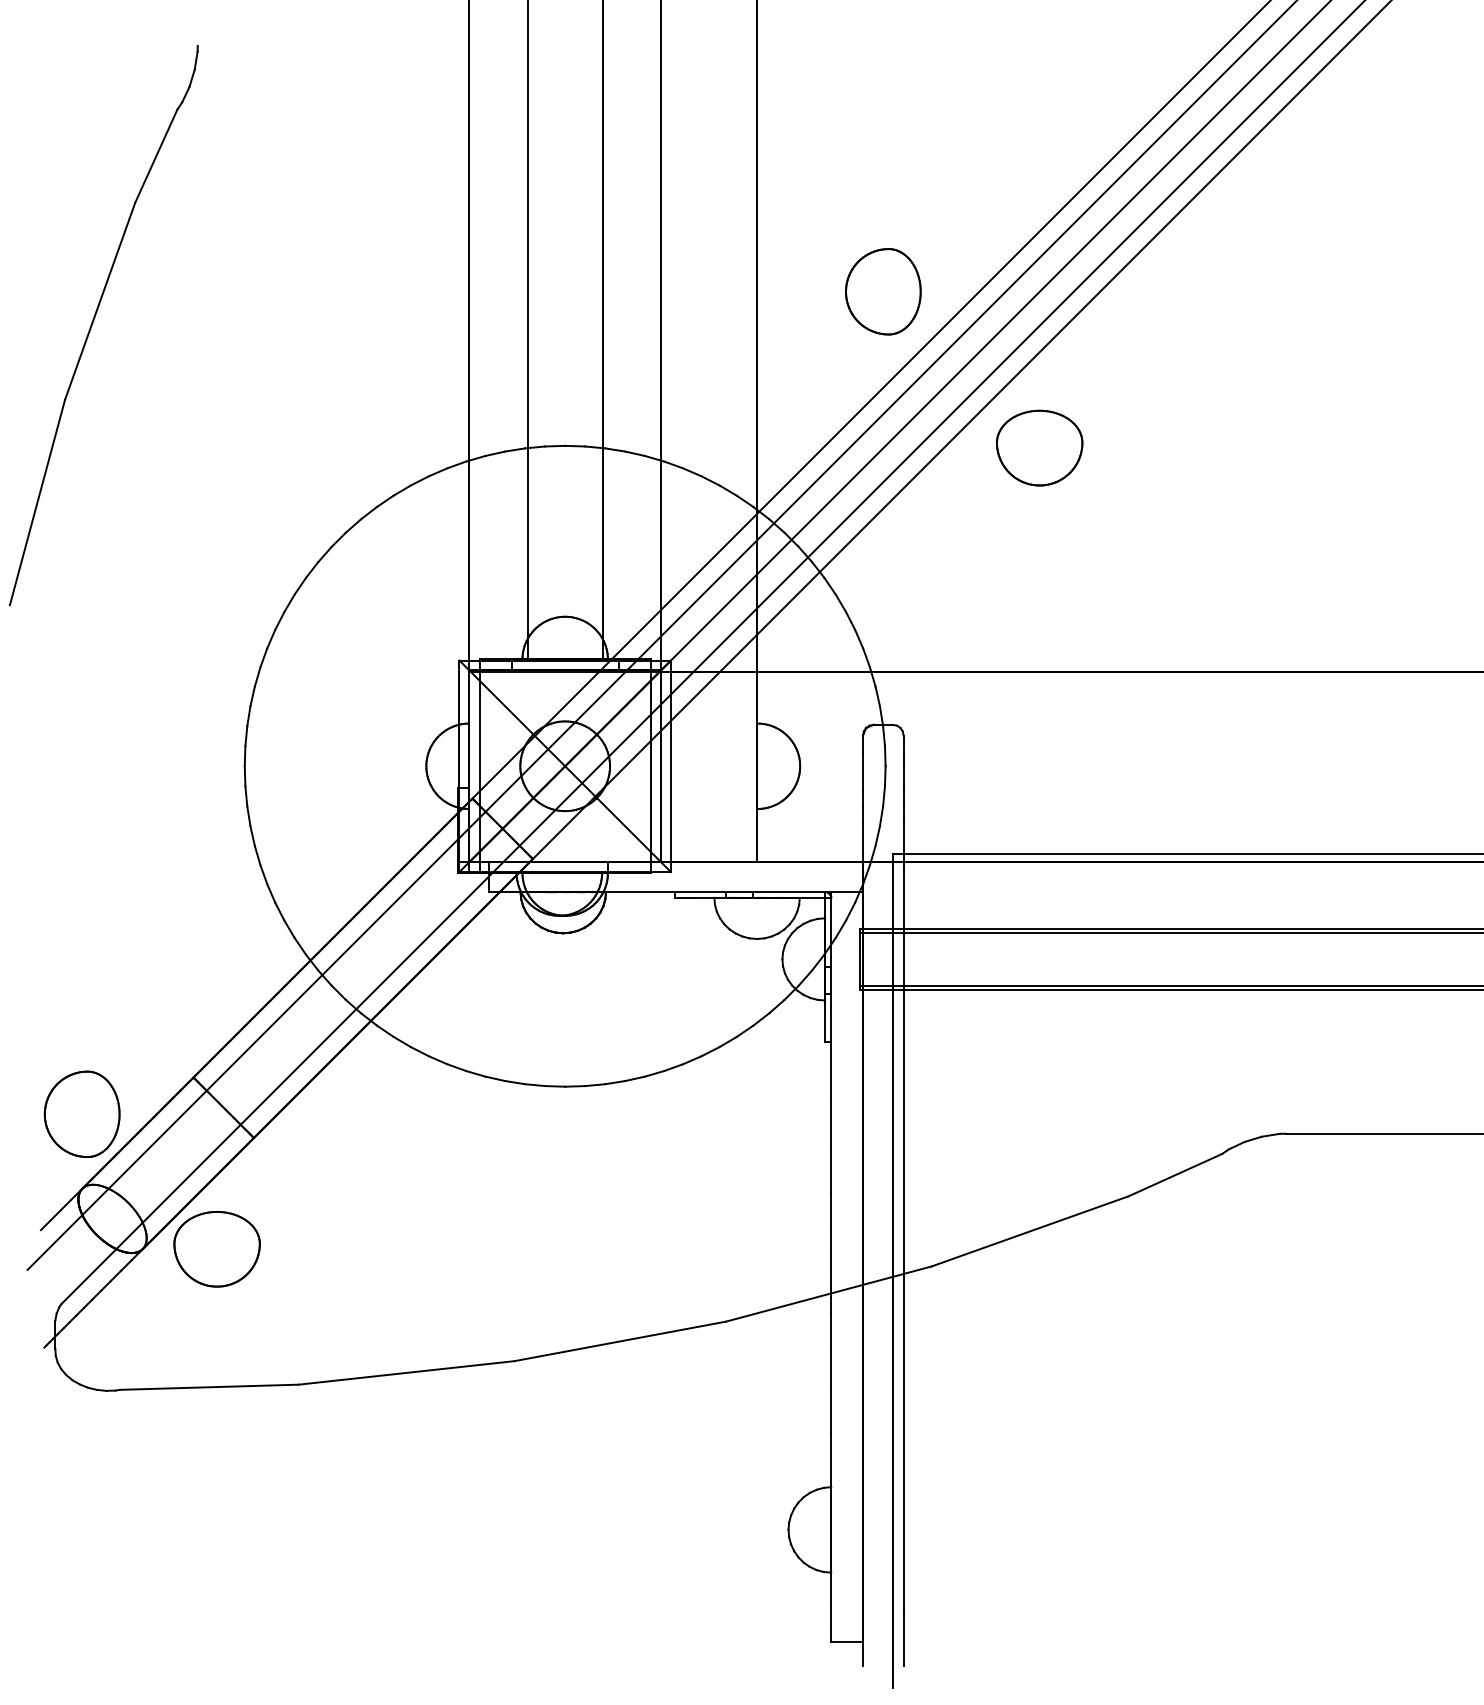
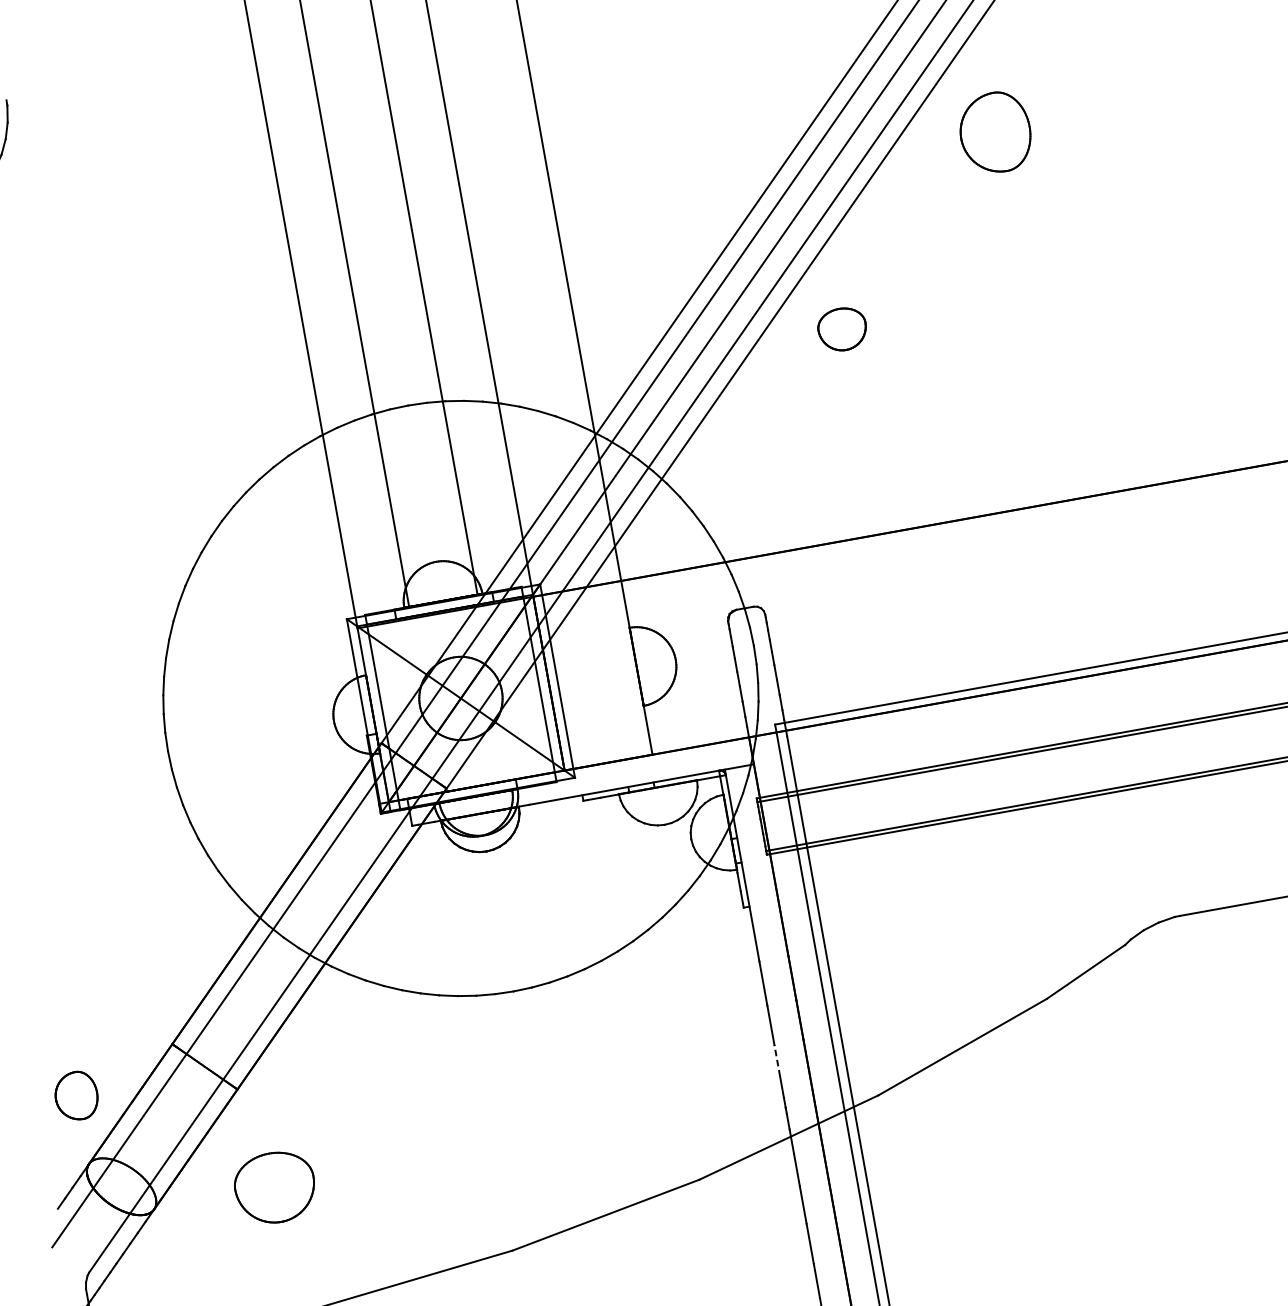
part: (883, 291) -> (995, 132), moved
part: (1039, 447) -> (842, 329), size x0.6
part: (81, 1113) -> (75, 1095), size x0.6
line: (831, 1209) -> (777, 1059), solid -> dashed
part: (216, 1249) -> (274, 1188), moved

